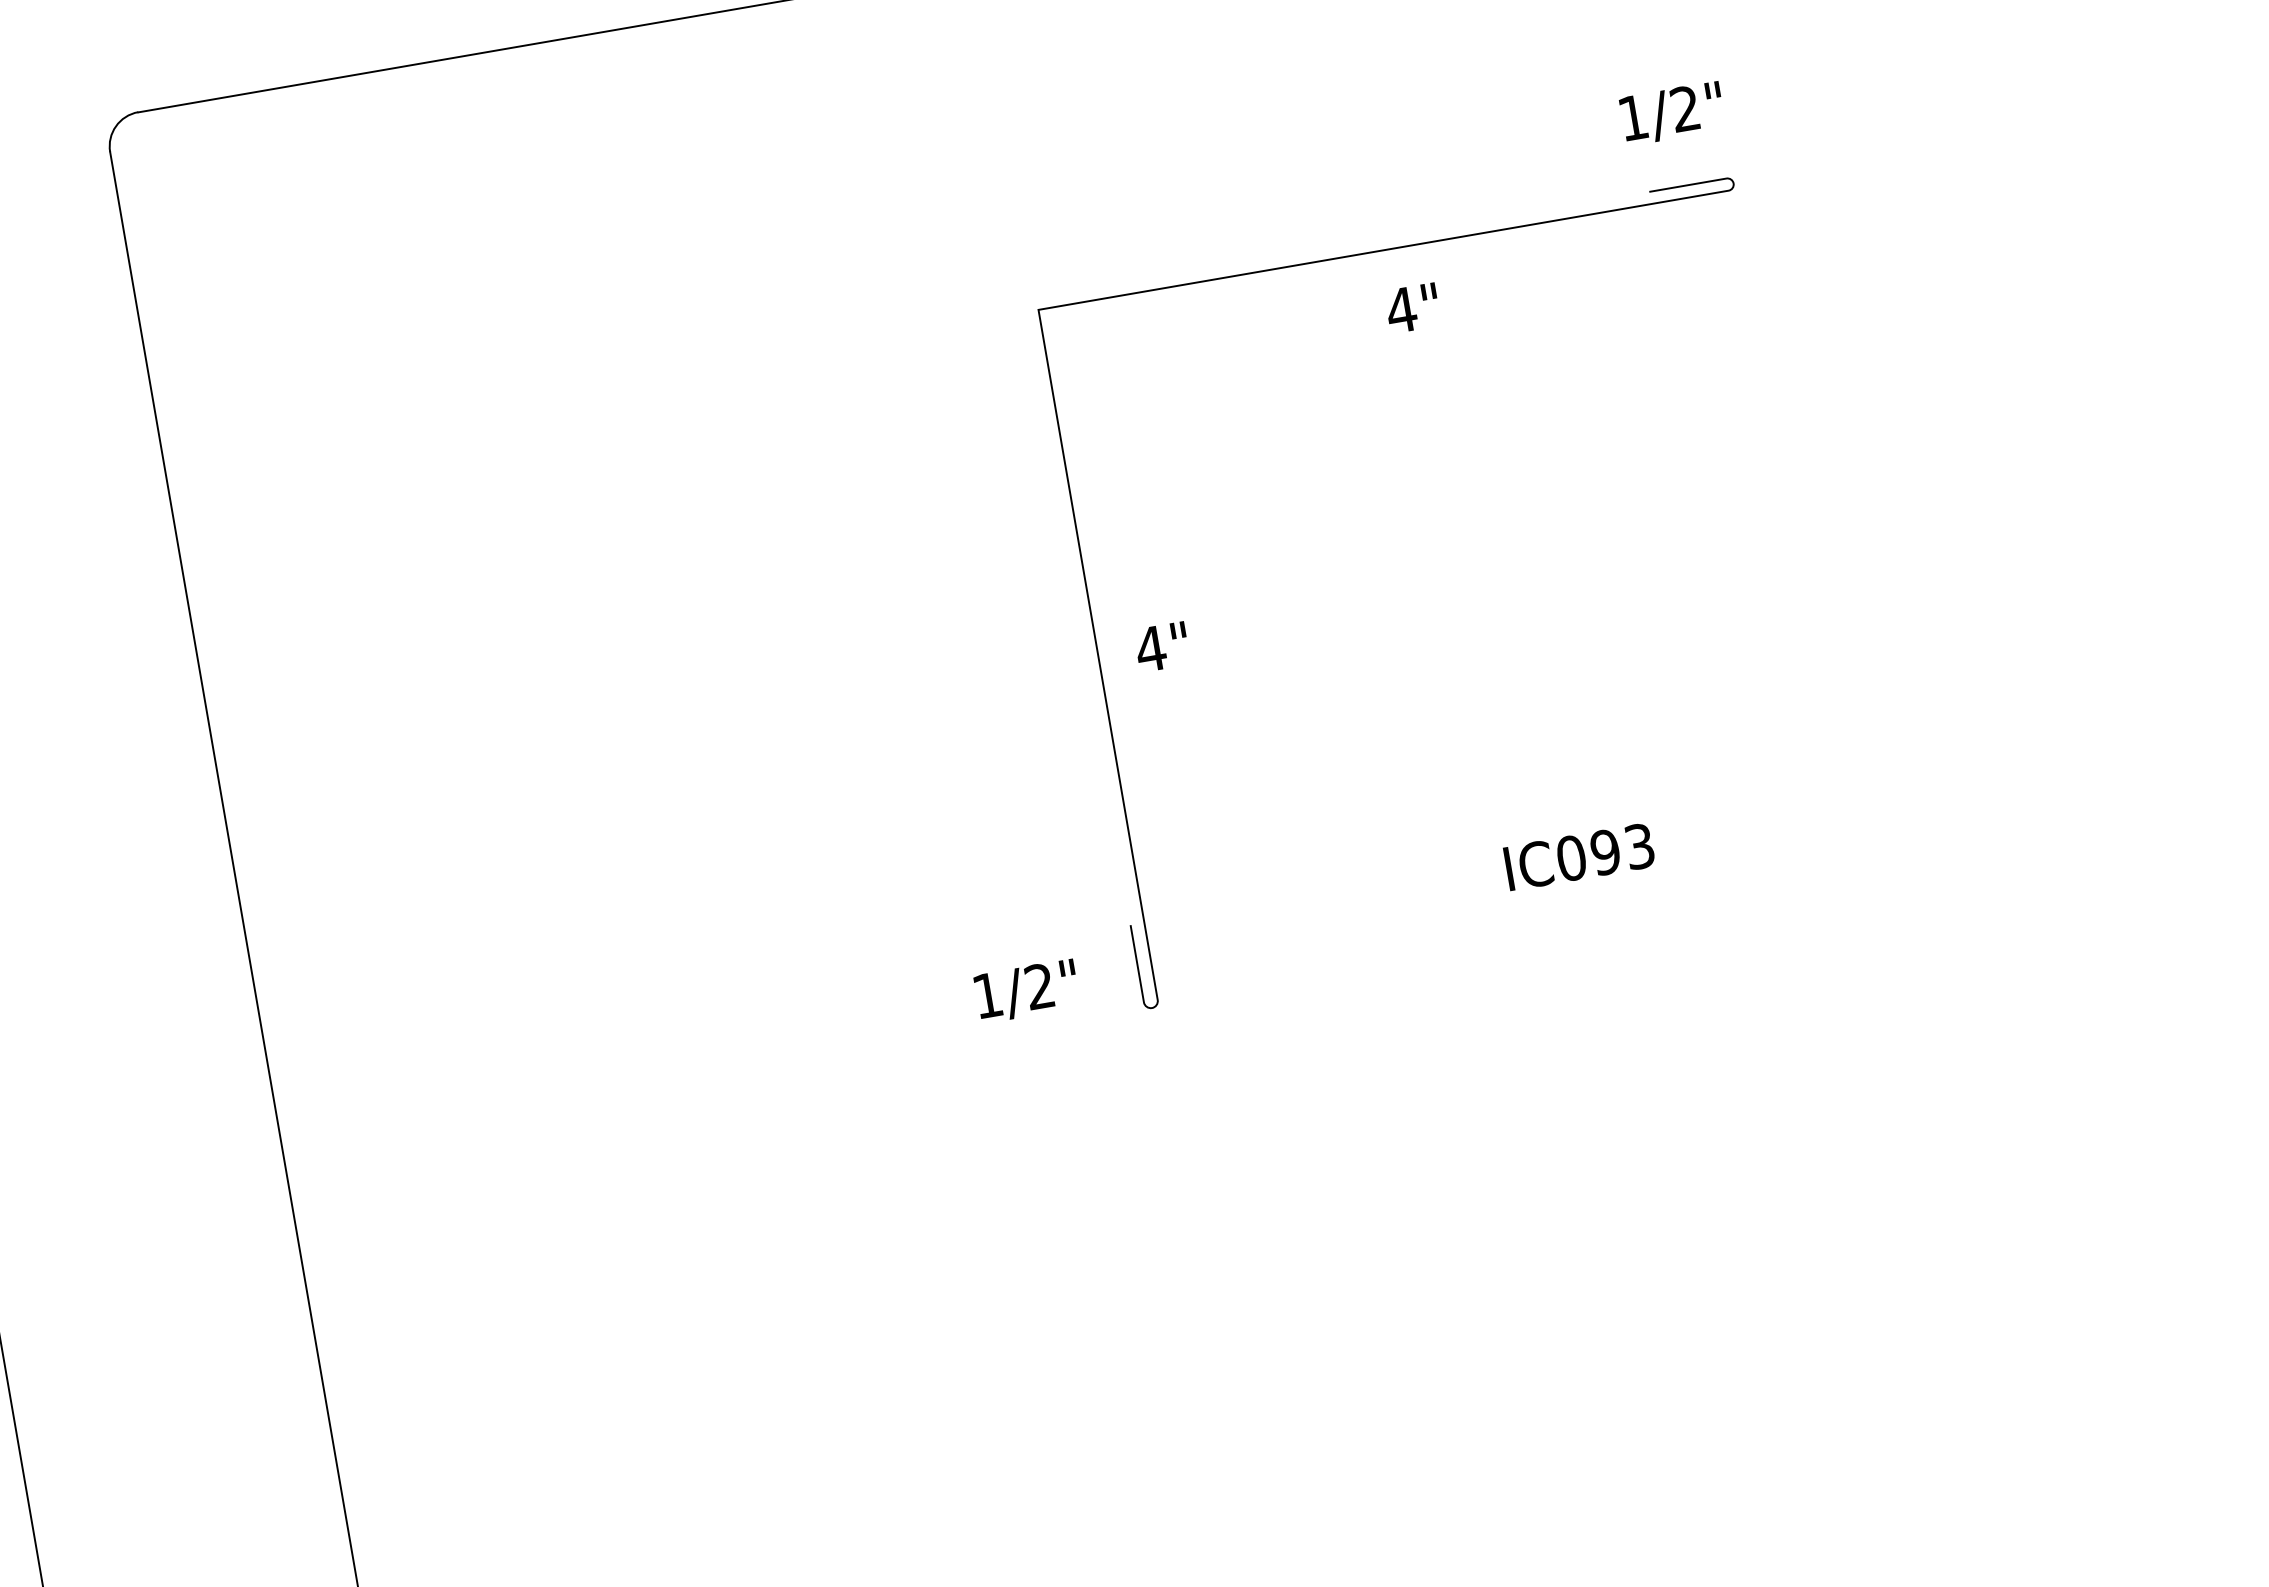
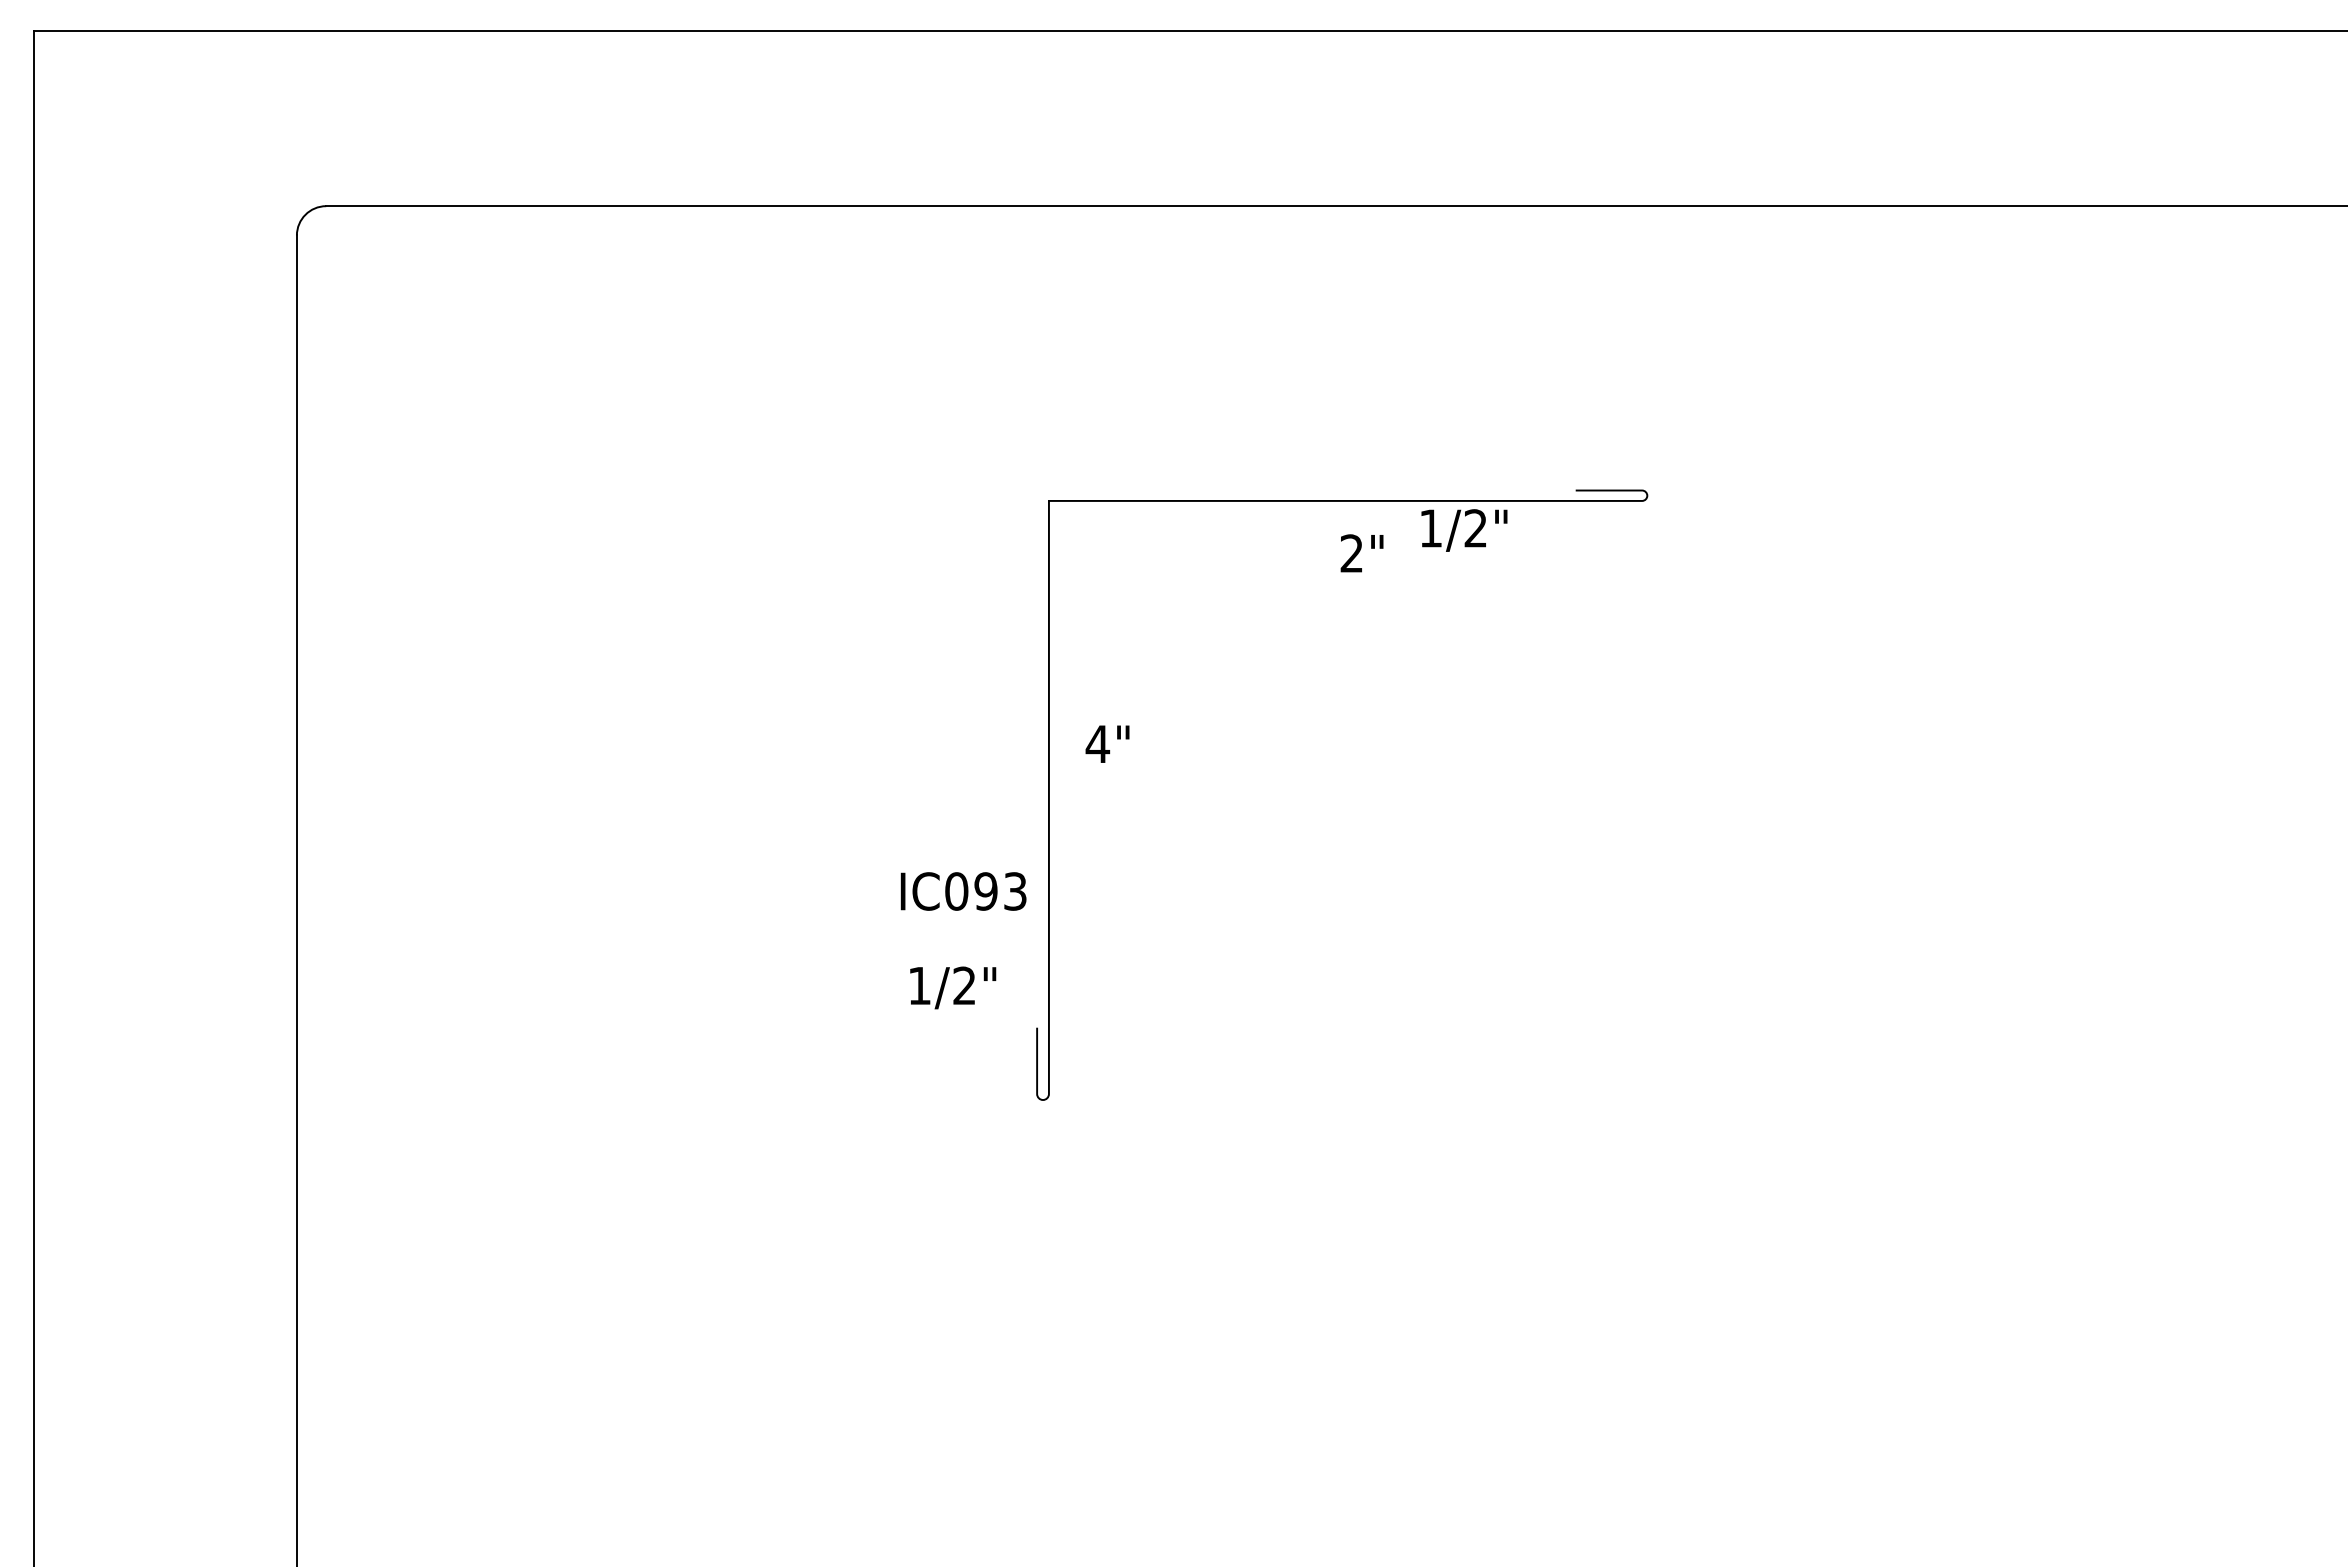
text: (1672, 113) -> (1464, 530), moved
text: (1401, 310) -> (1351, 553), 4" -> 2"
text: (1161, 646) -> (1107, 743), moved
text: (1579, 856) -> (963, 891), moved
text: (1027, 990) -> (953, 987), moved

